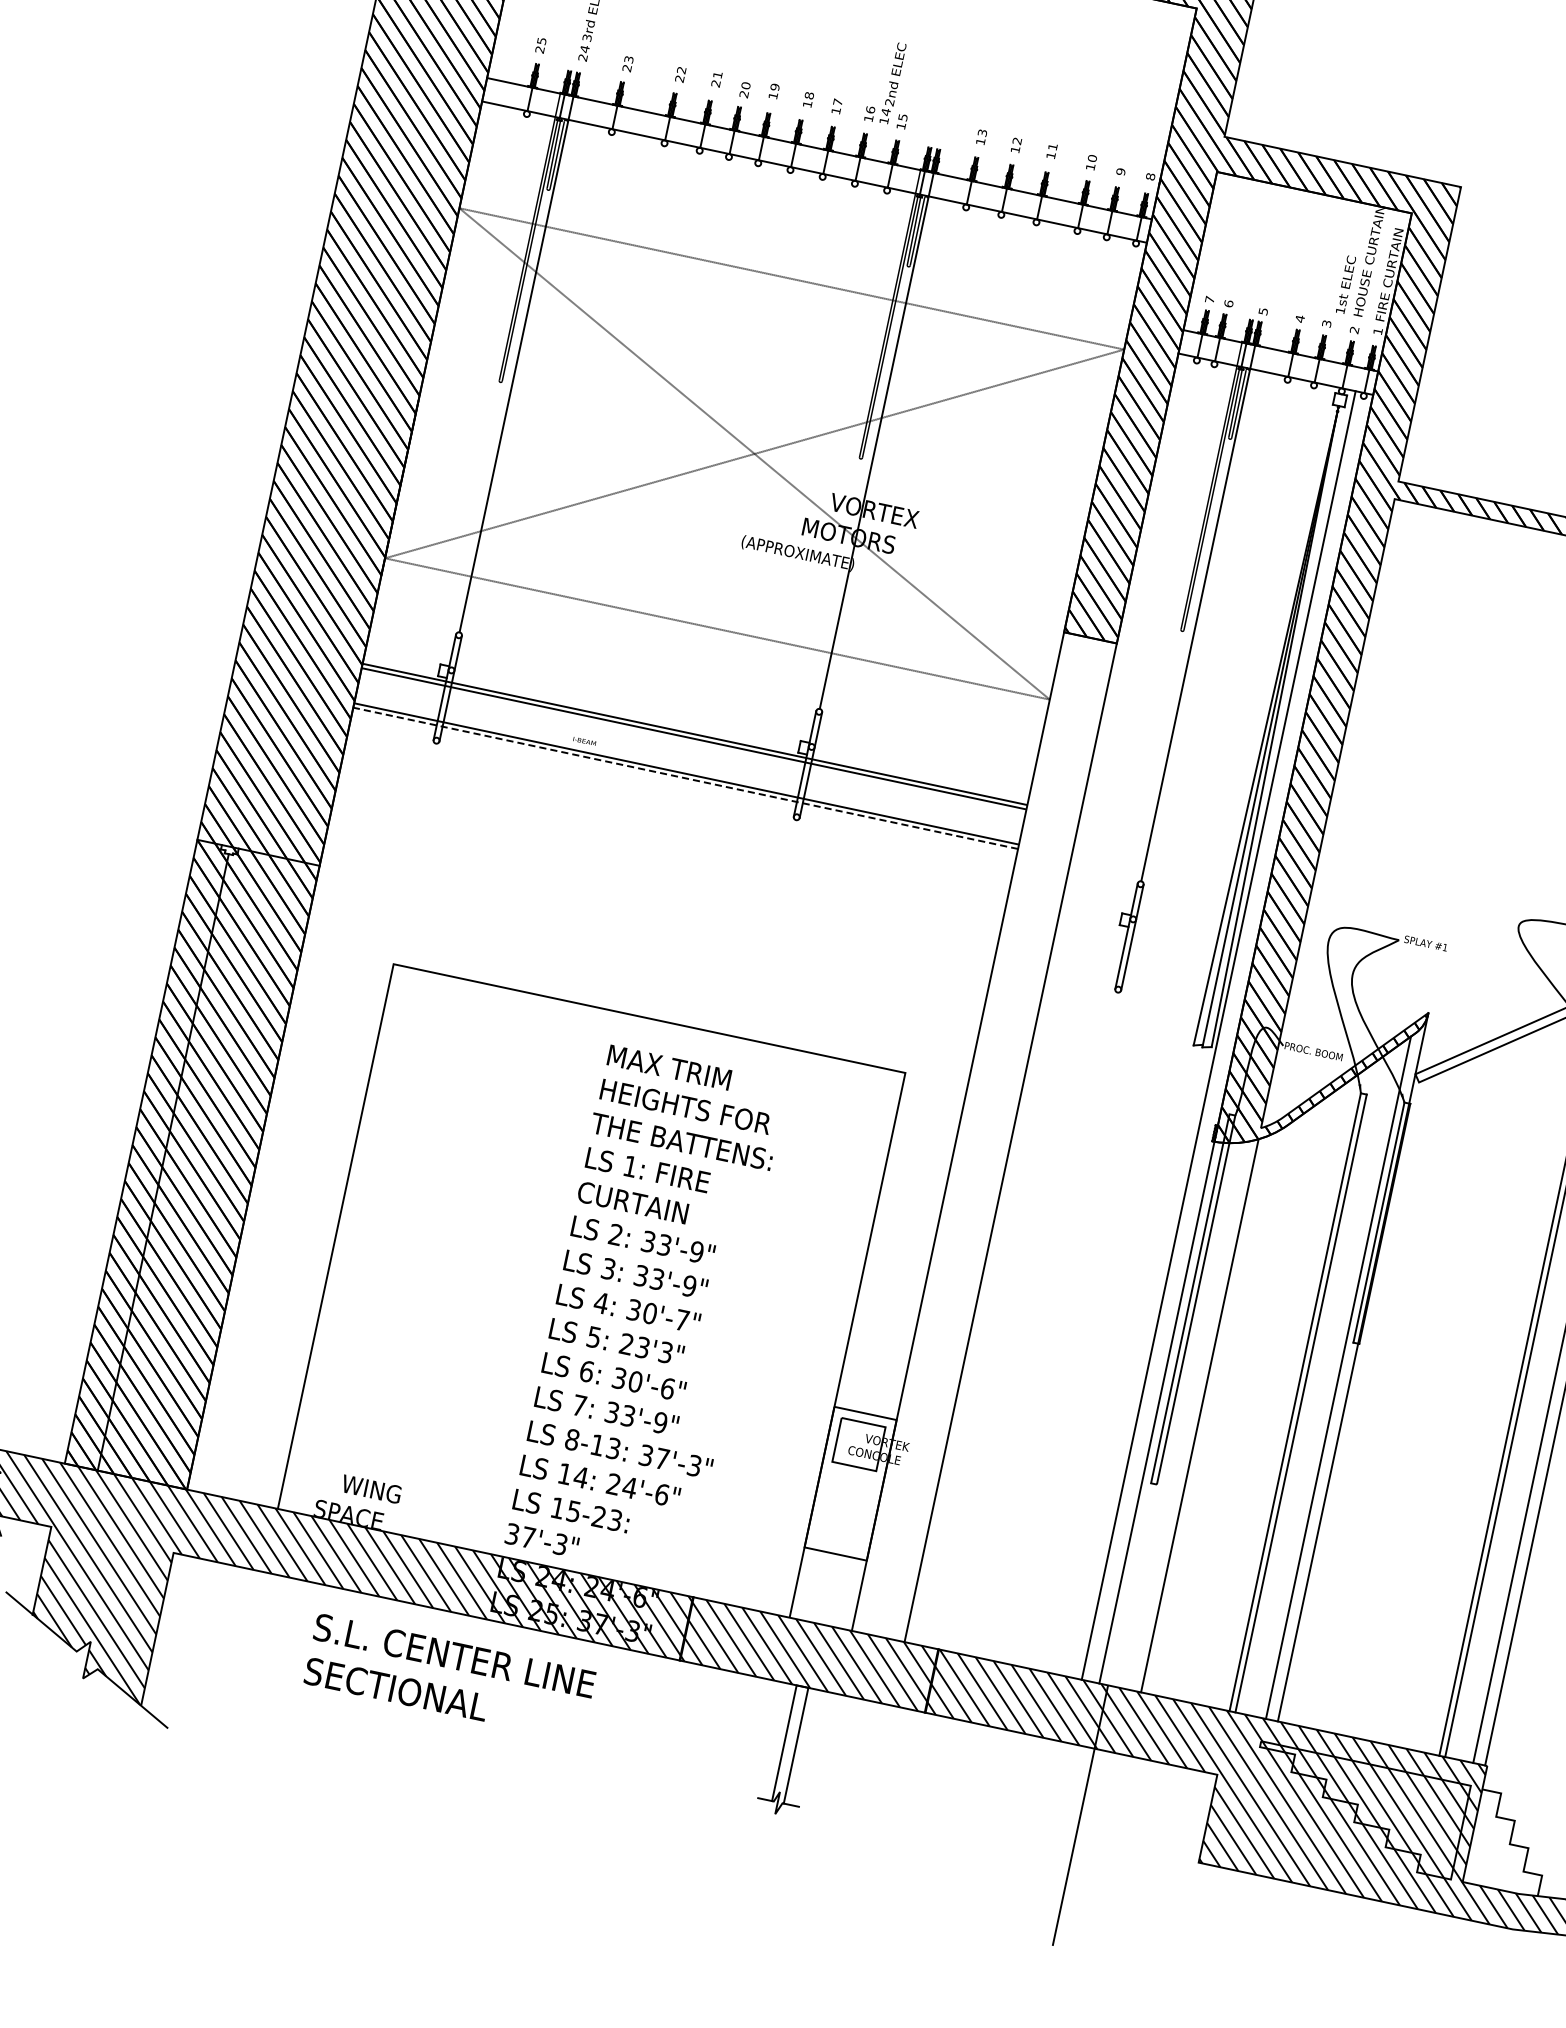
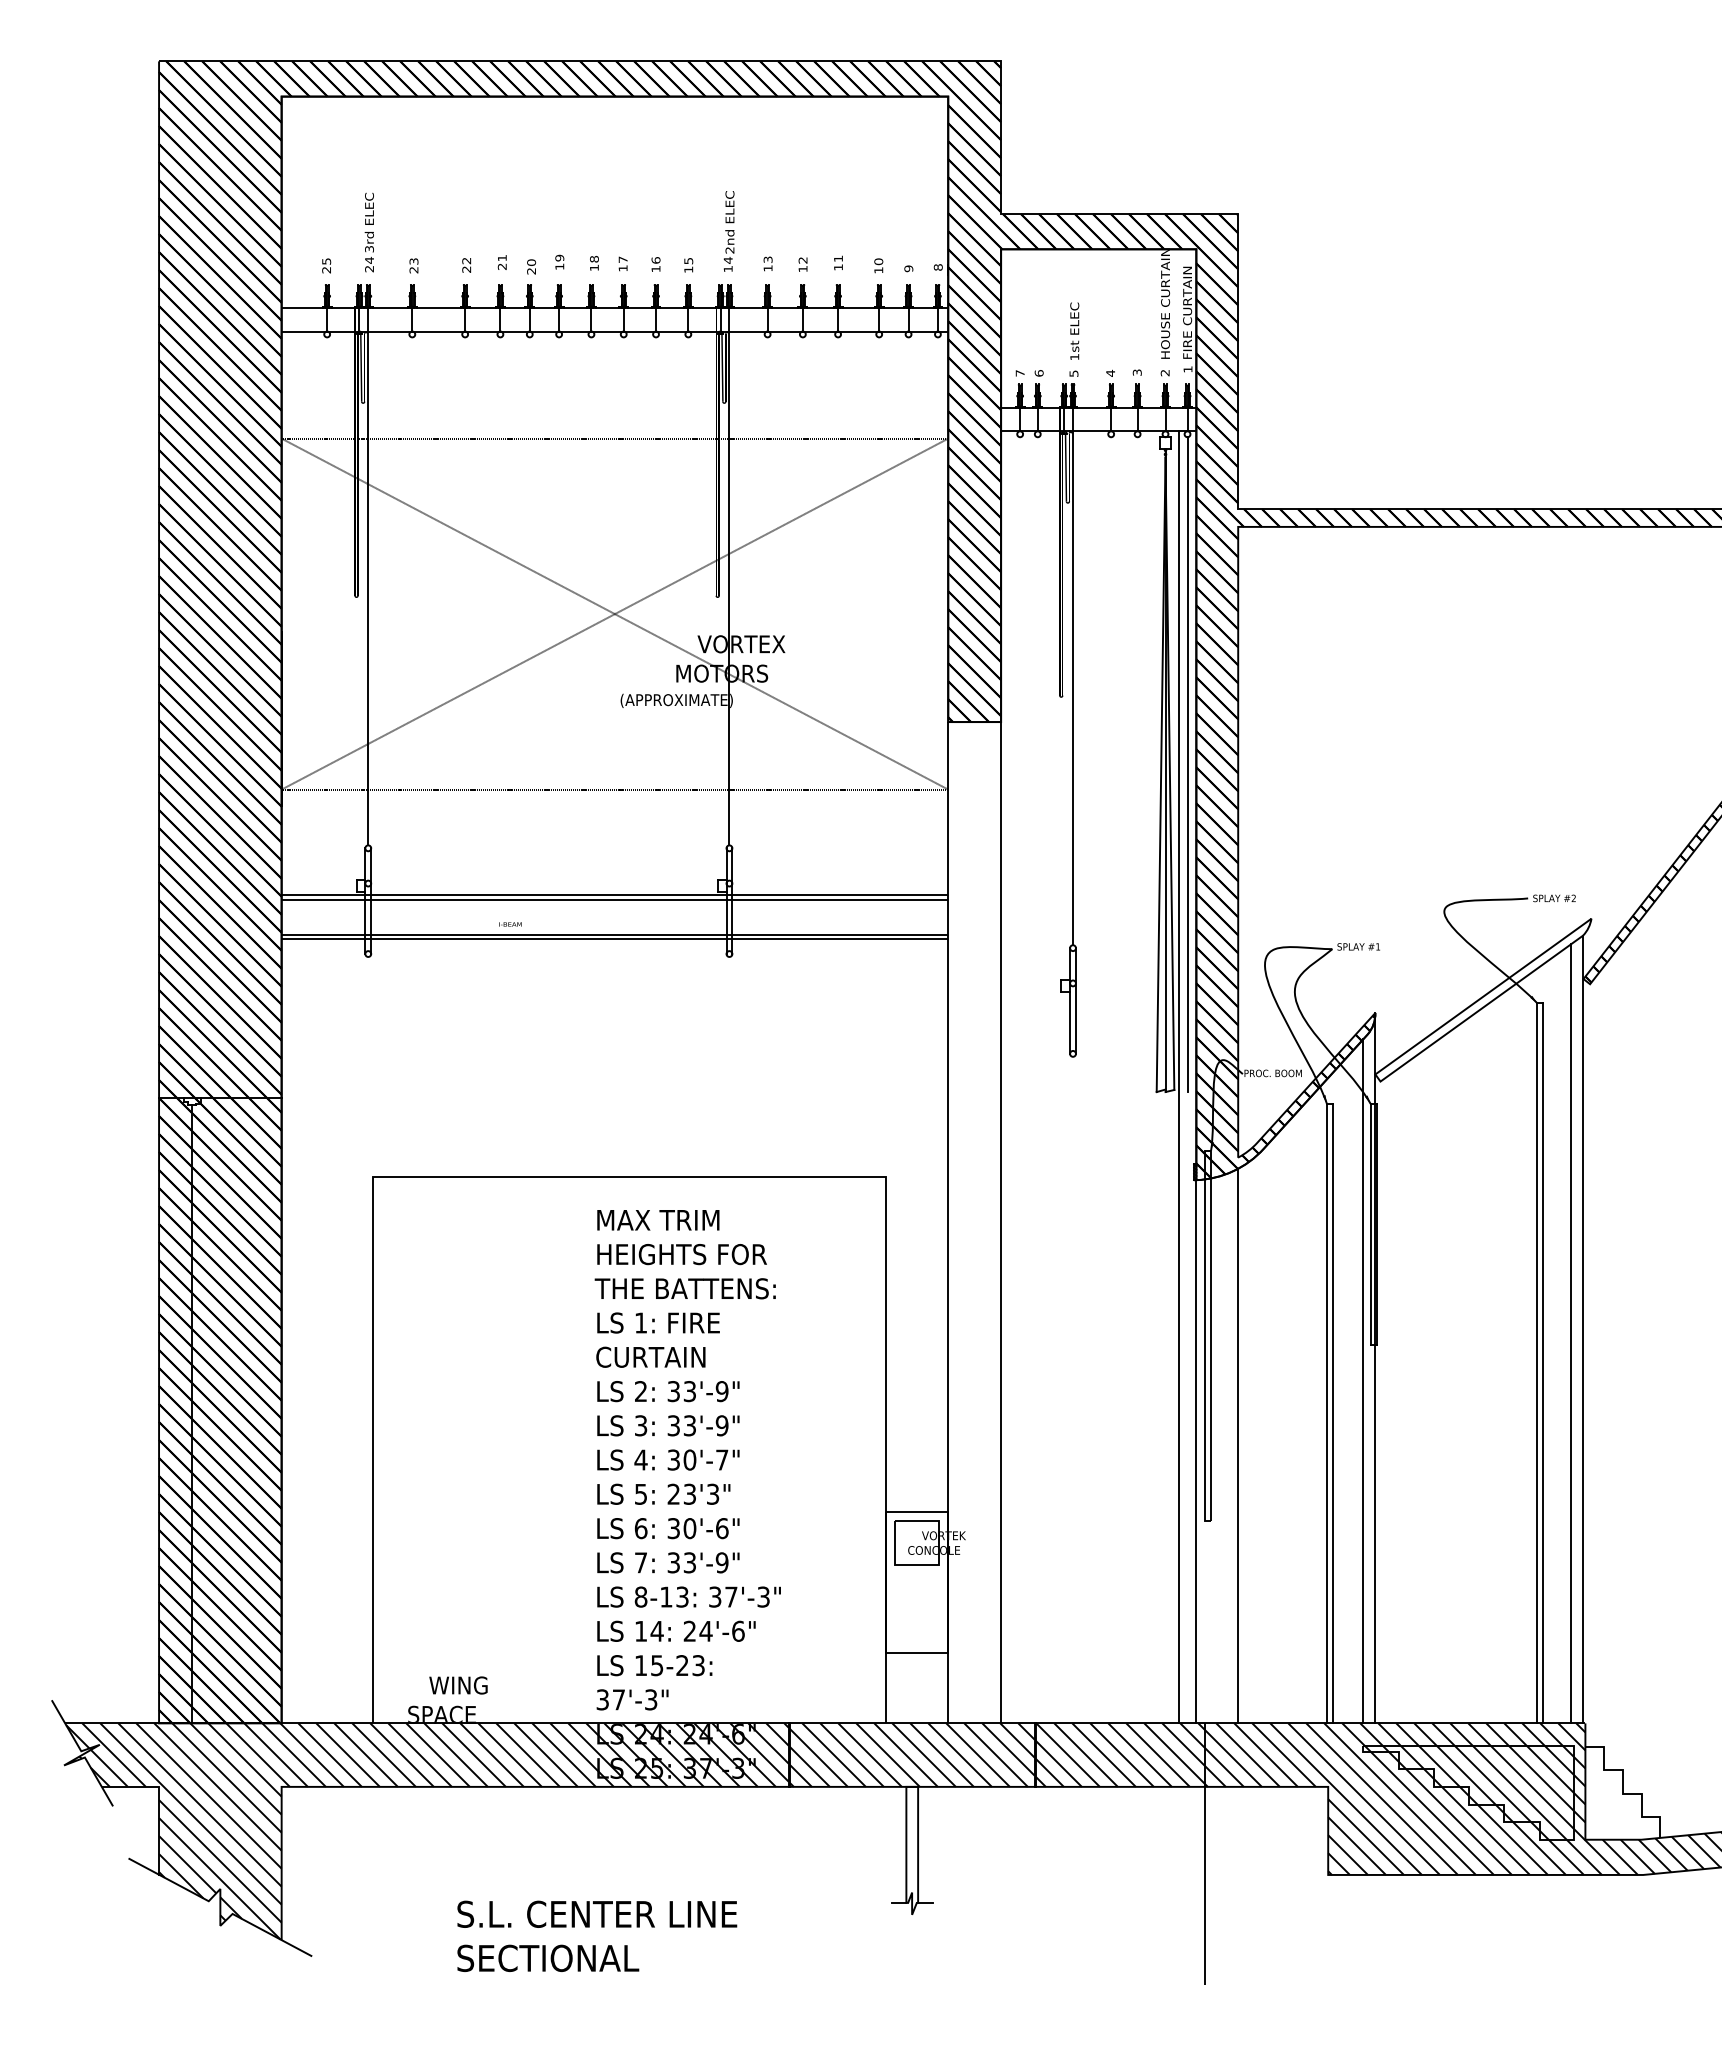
text: (892, 83) -> (728, 231), moved
text: (1345, 284) -> (1074, 330), moved
line: (1293, 725) -> (1187, 764), added
line: (685, 778) -> (614, 939), dashed -> solid
text: (450, 1677) -> (597, 1935), moved

